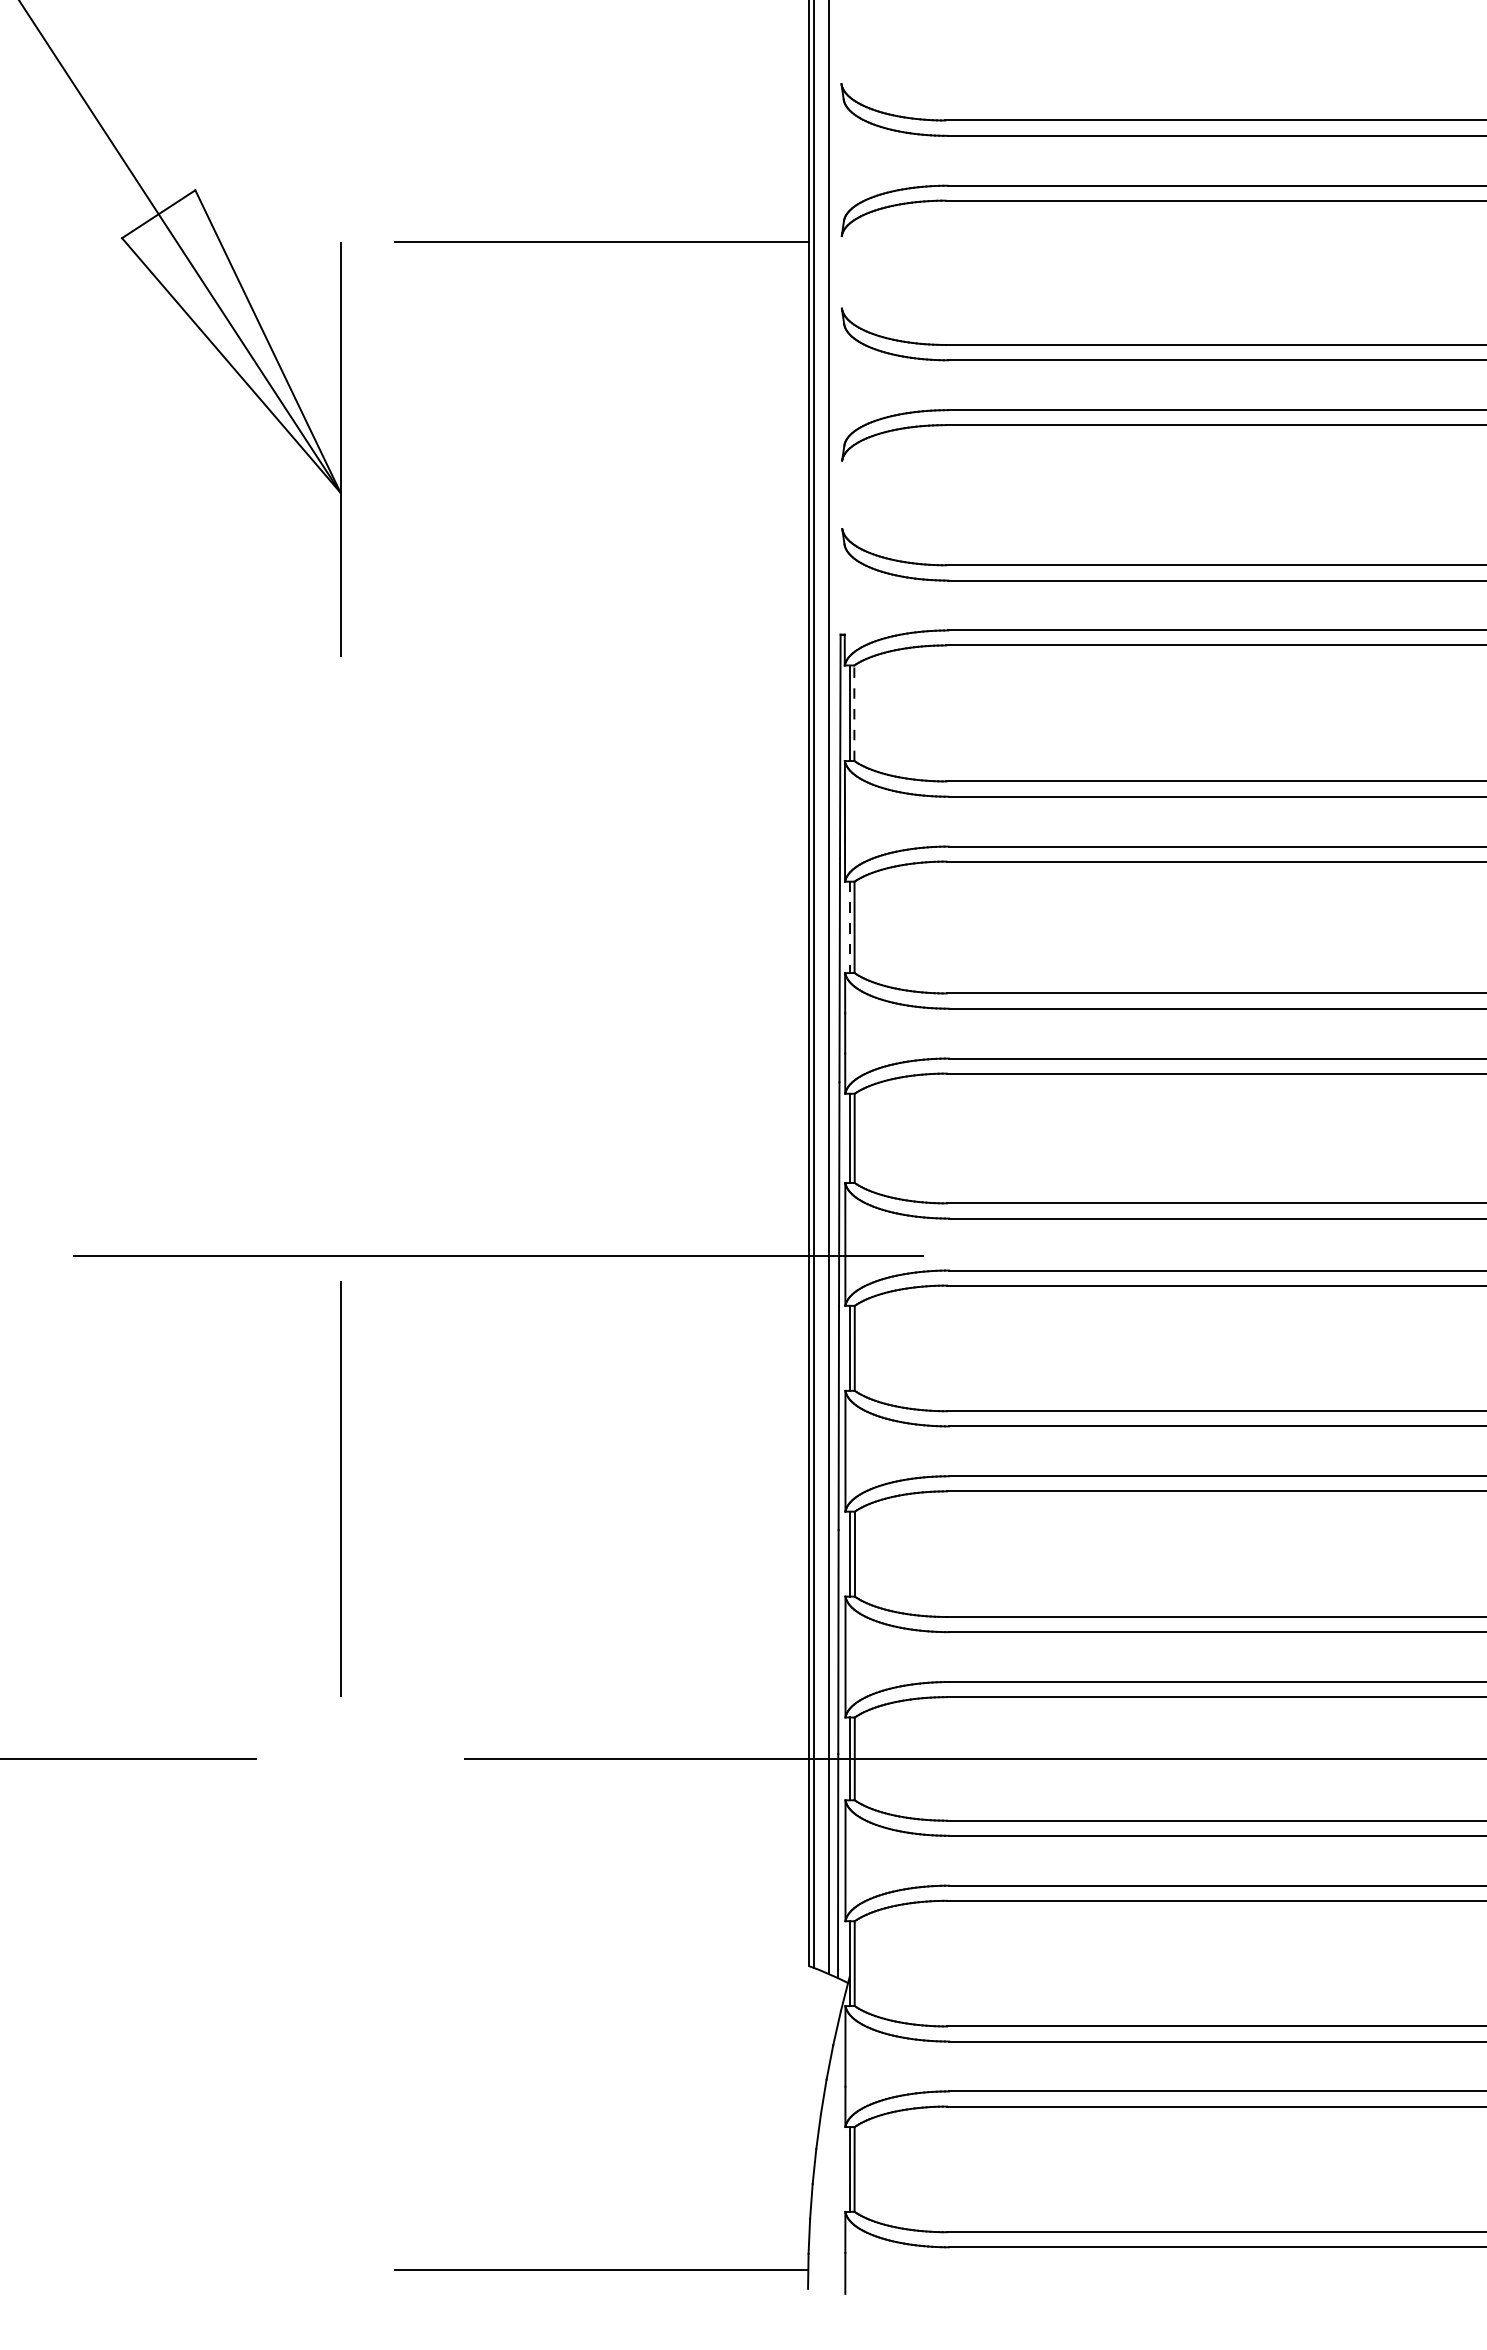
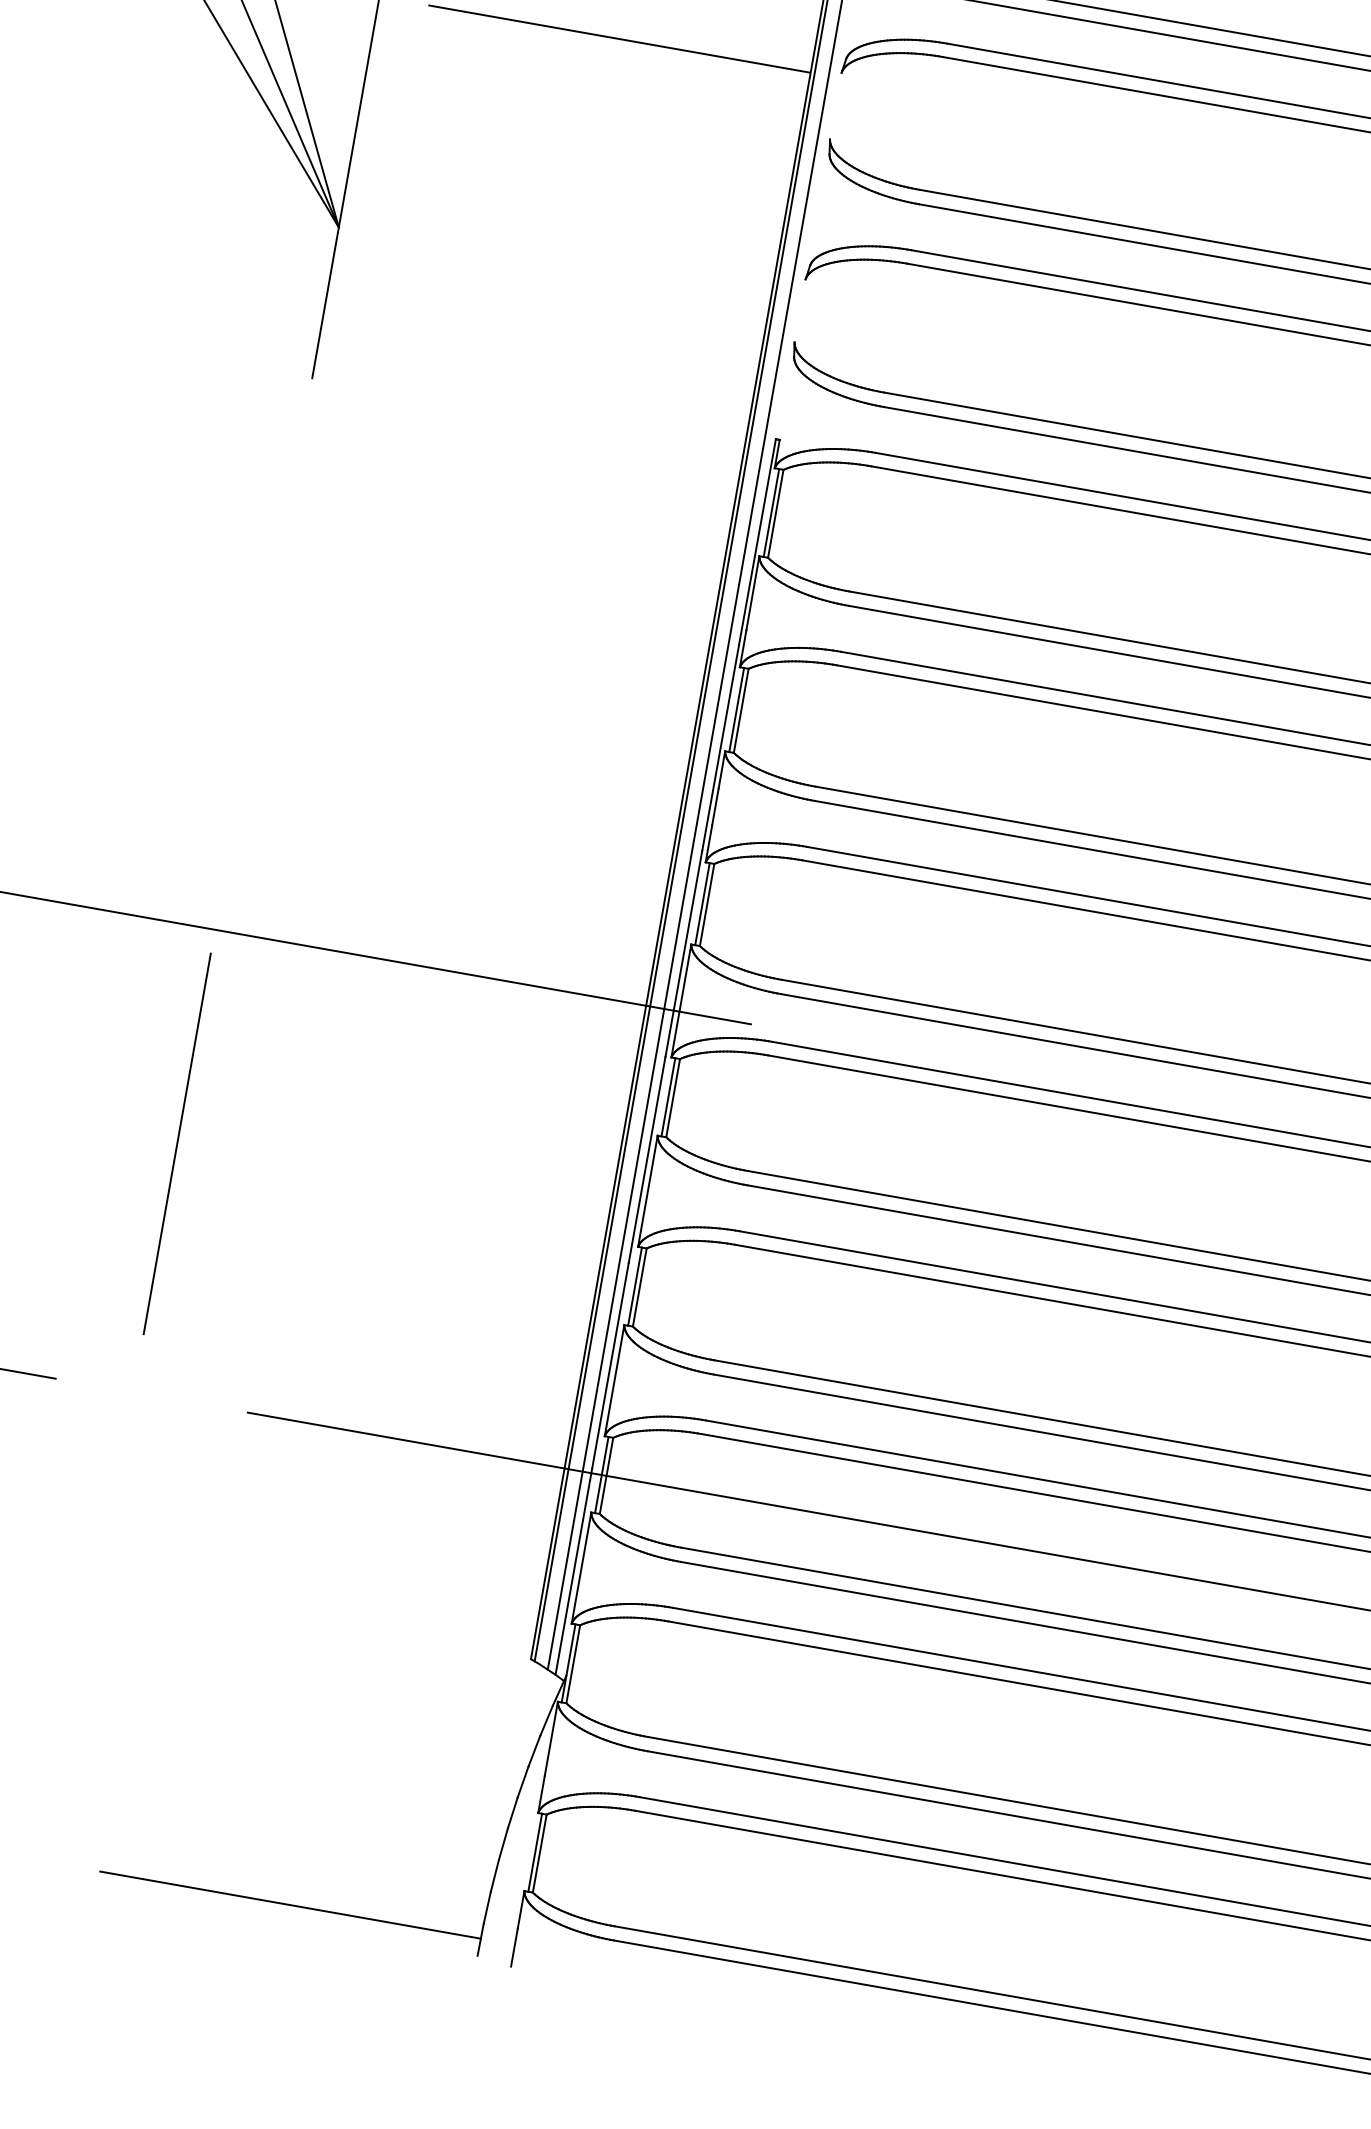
line: (854, 713) -> (775, 514), dashed -> solid
line: (849, 927) -> (736, 710), dashed -> solid

